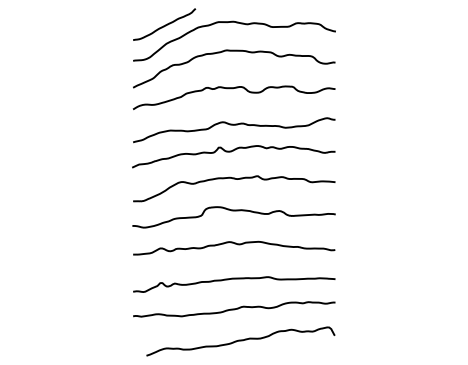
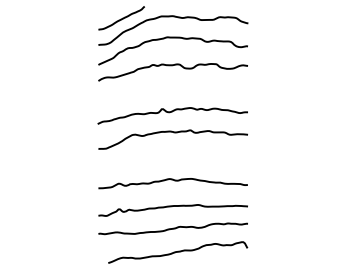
curve: (233, 126) -> (172, 93), removed
curve: (233, 211) -> (172, 156), removed

